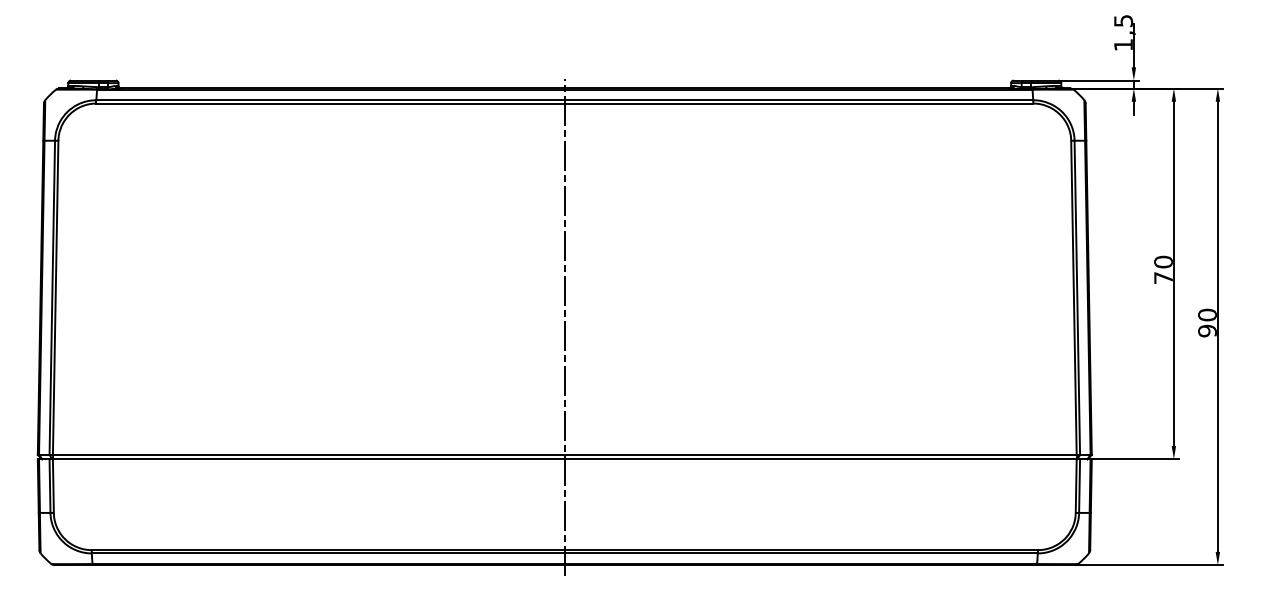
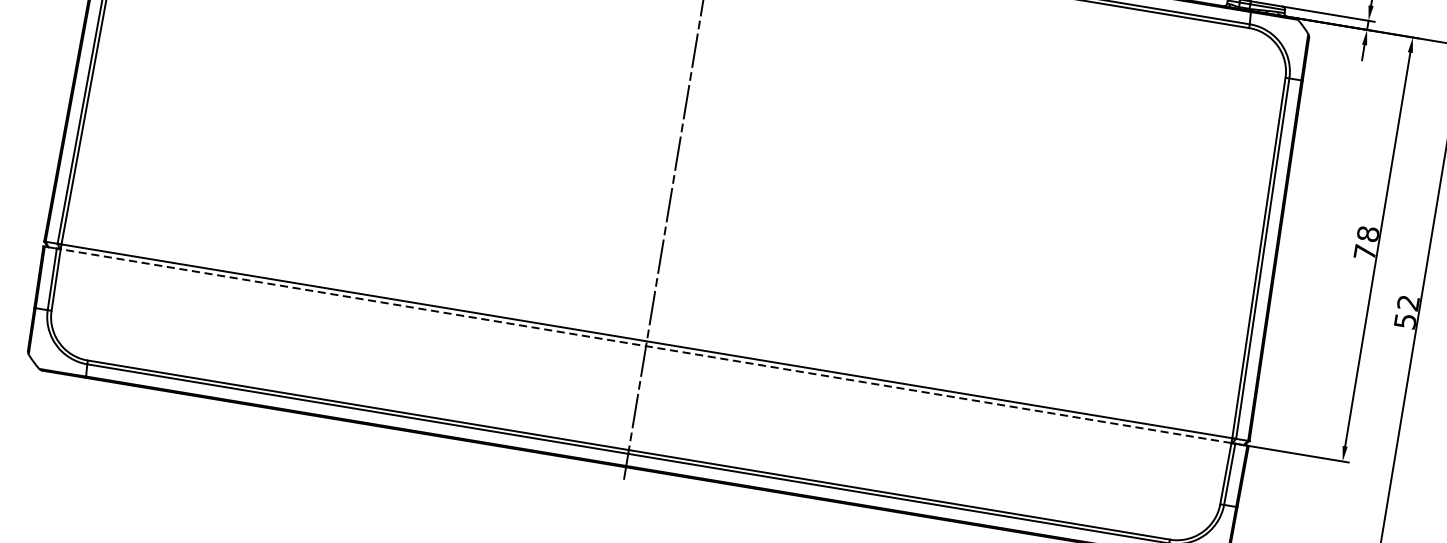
text: (1163, 261) -> (1368, 233), 70 -> 78
text: (1207, 322) -> (1406, 311), 90 -> 52
line: (564, 459) -> (645, 346), solid -> dashed

